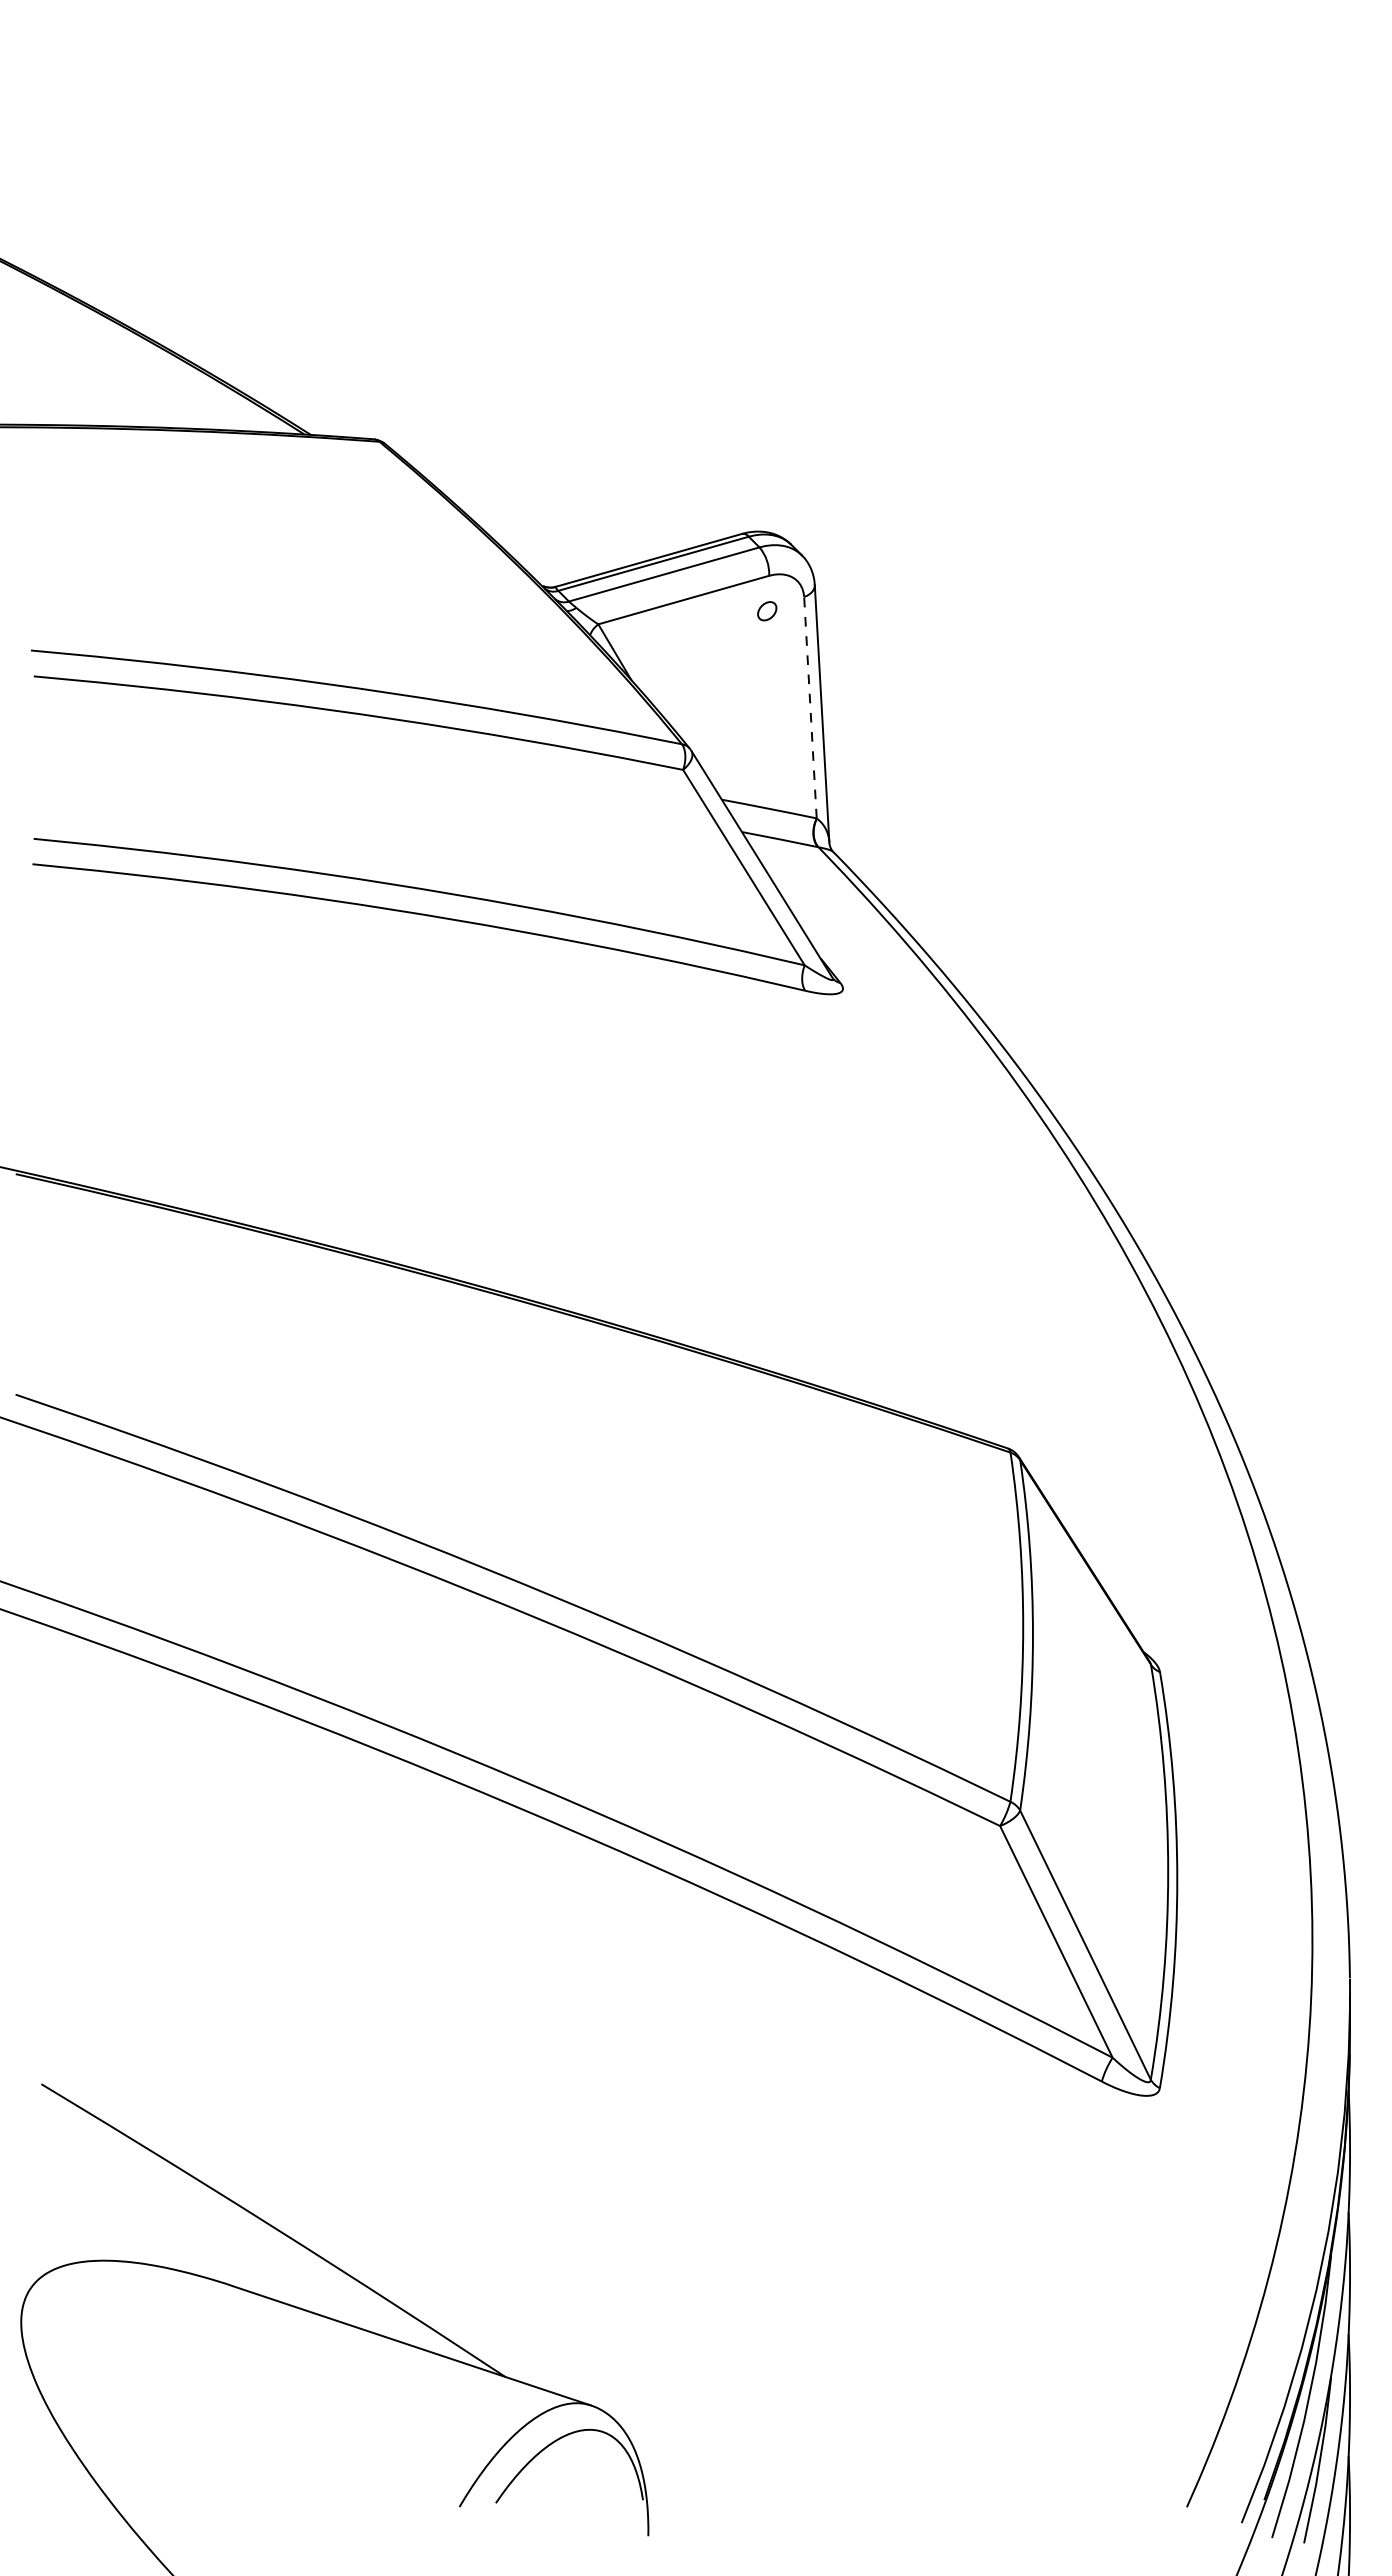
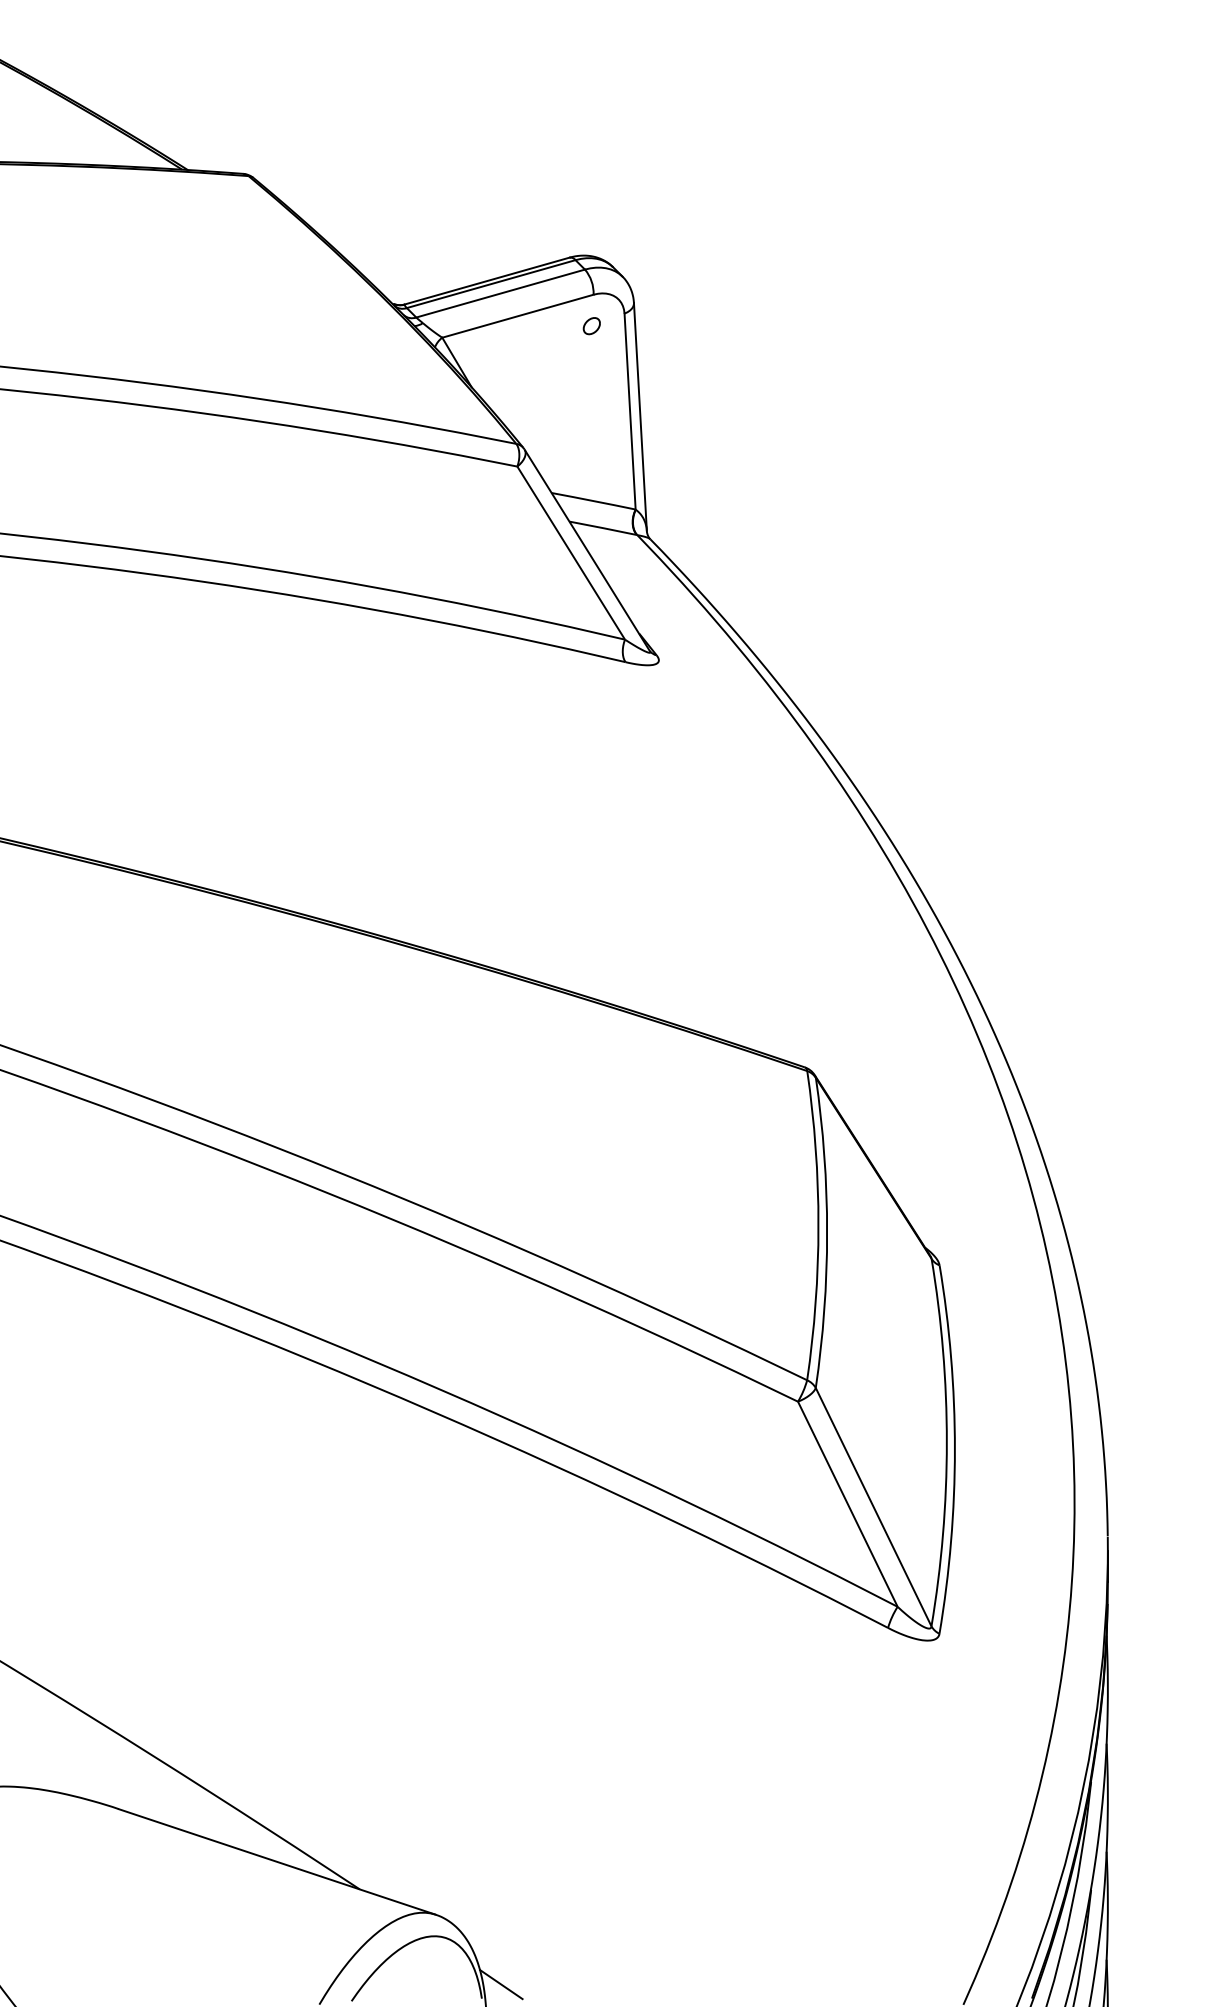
line: (810, 707) -> (630, 411), dashed -> solid
line: (665, 2483) -> (501, 1983), added

